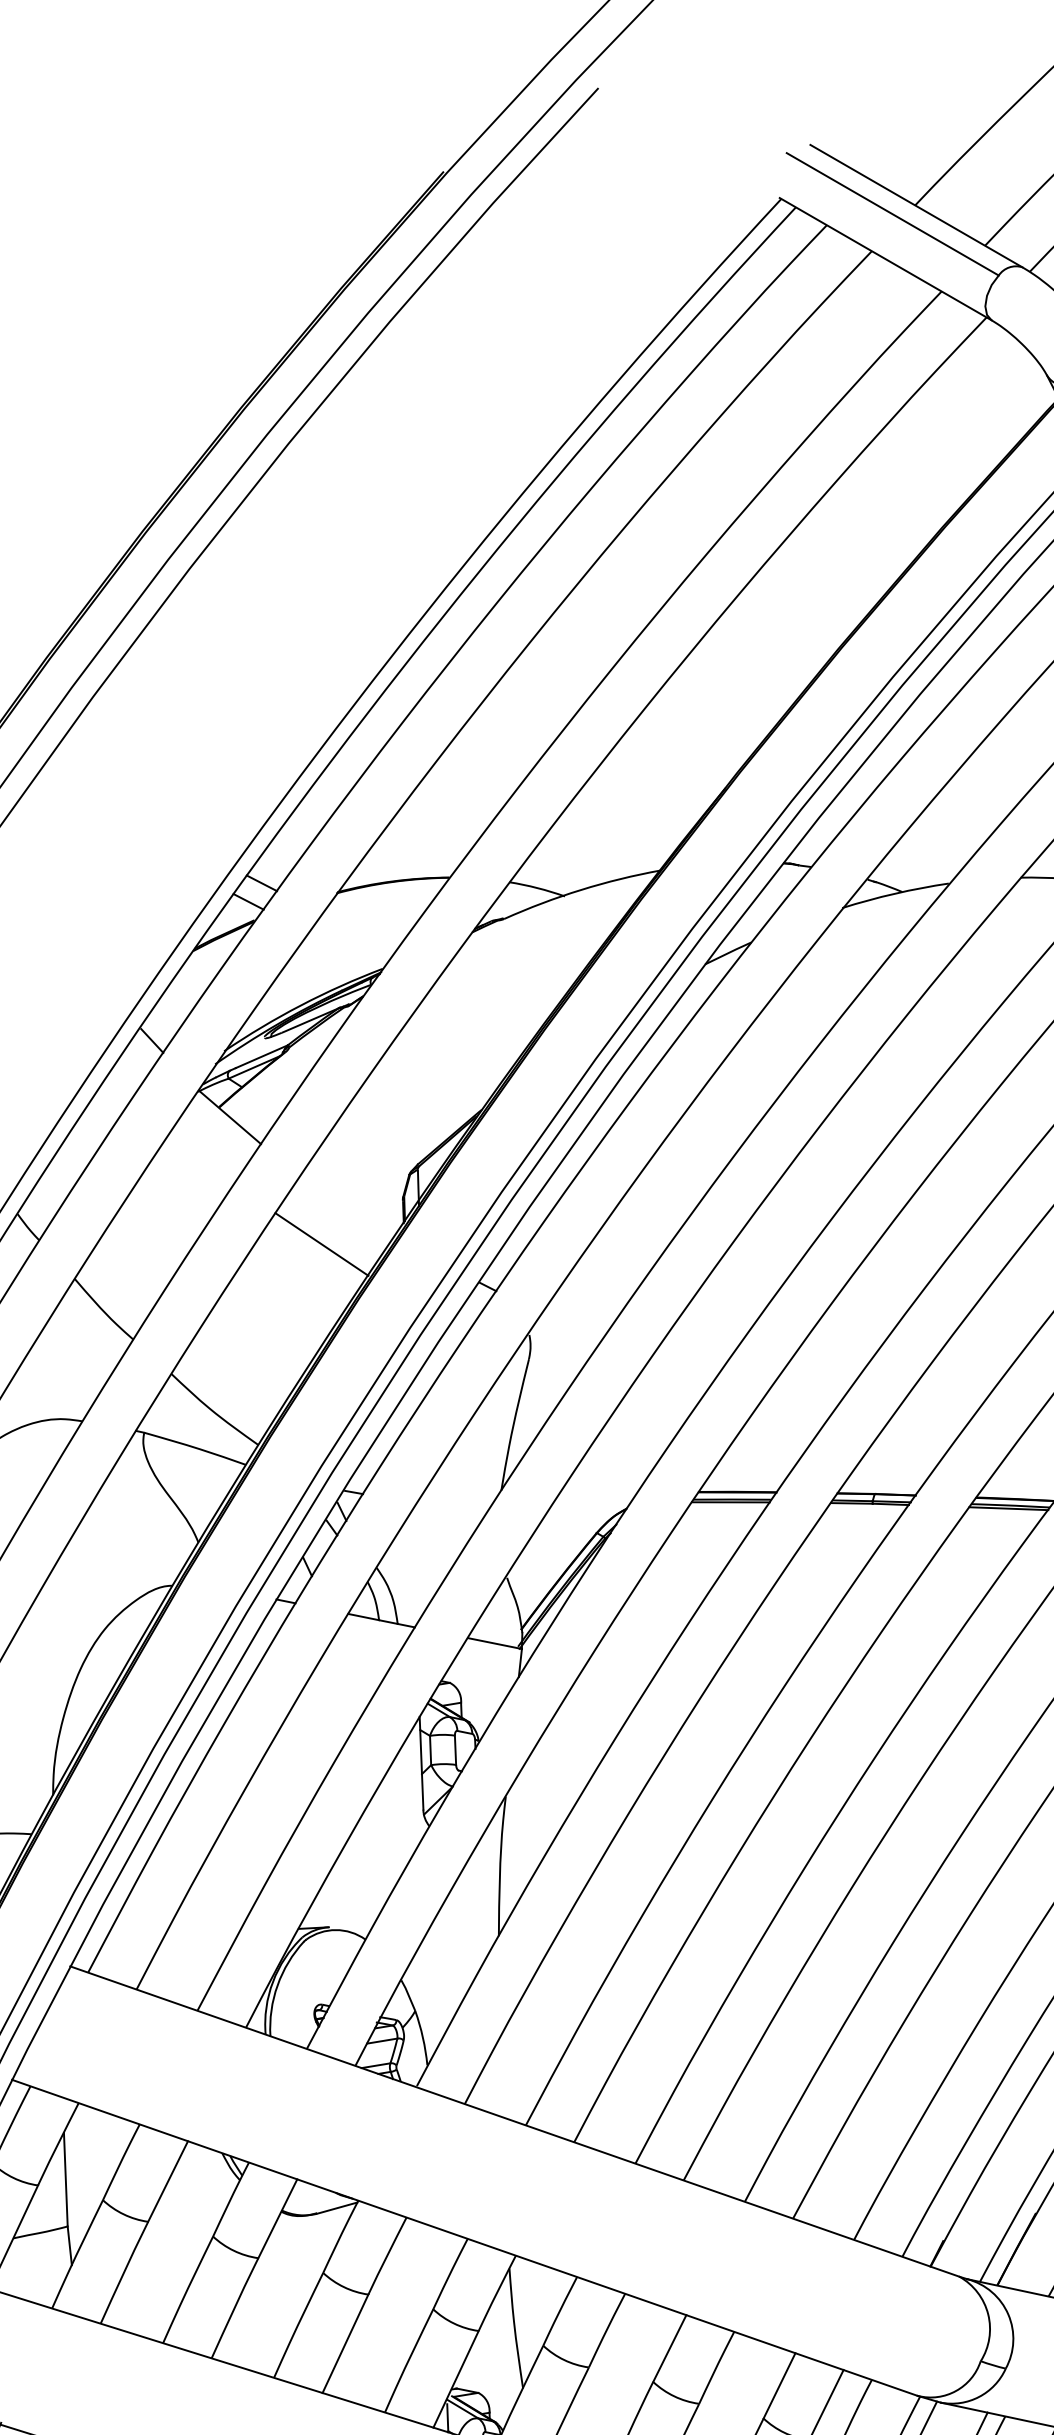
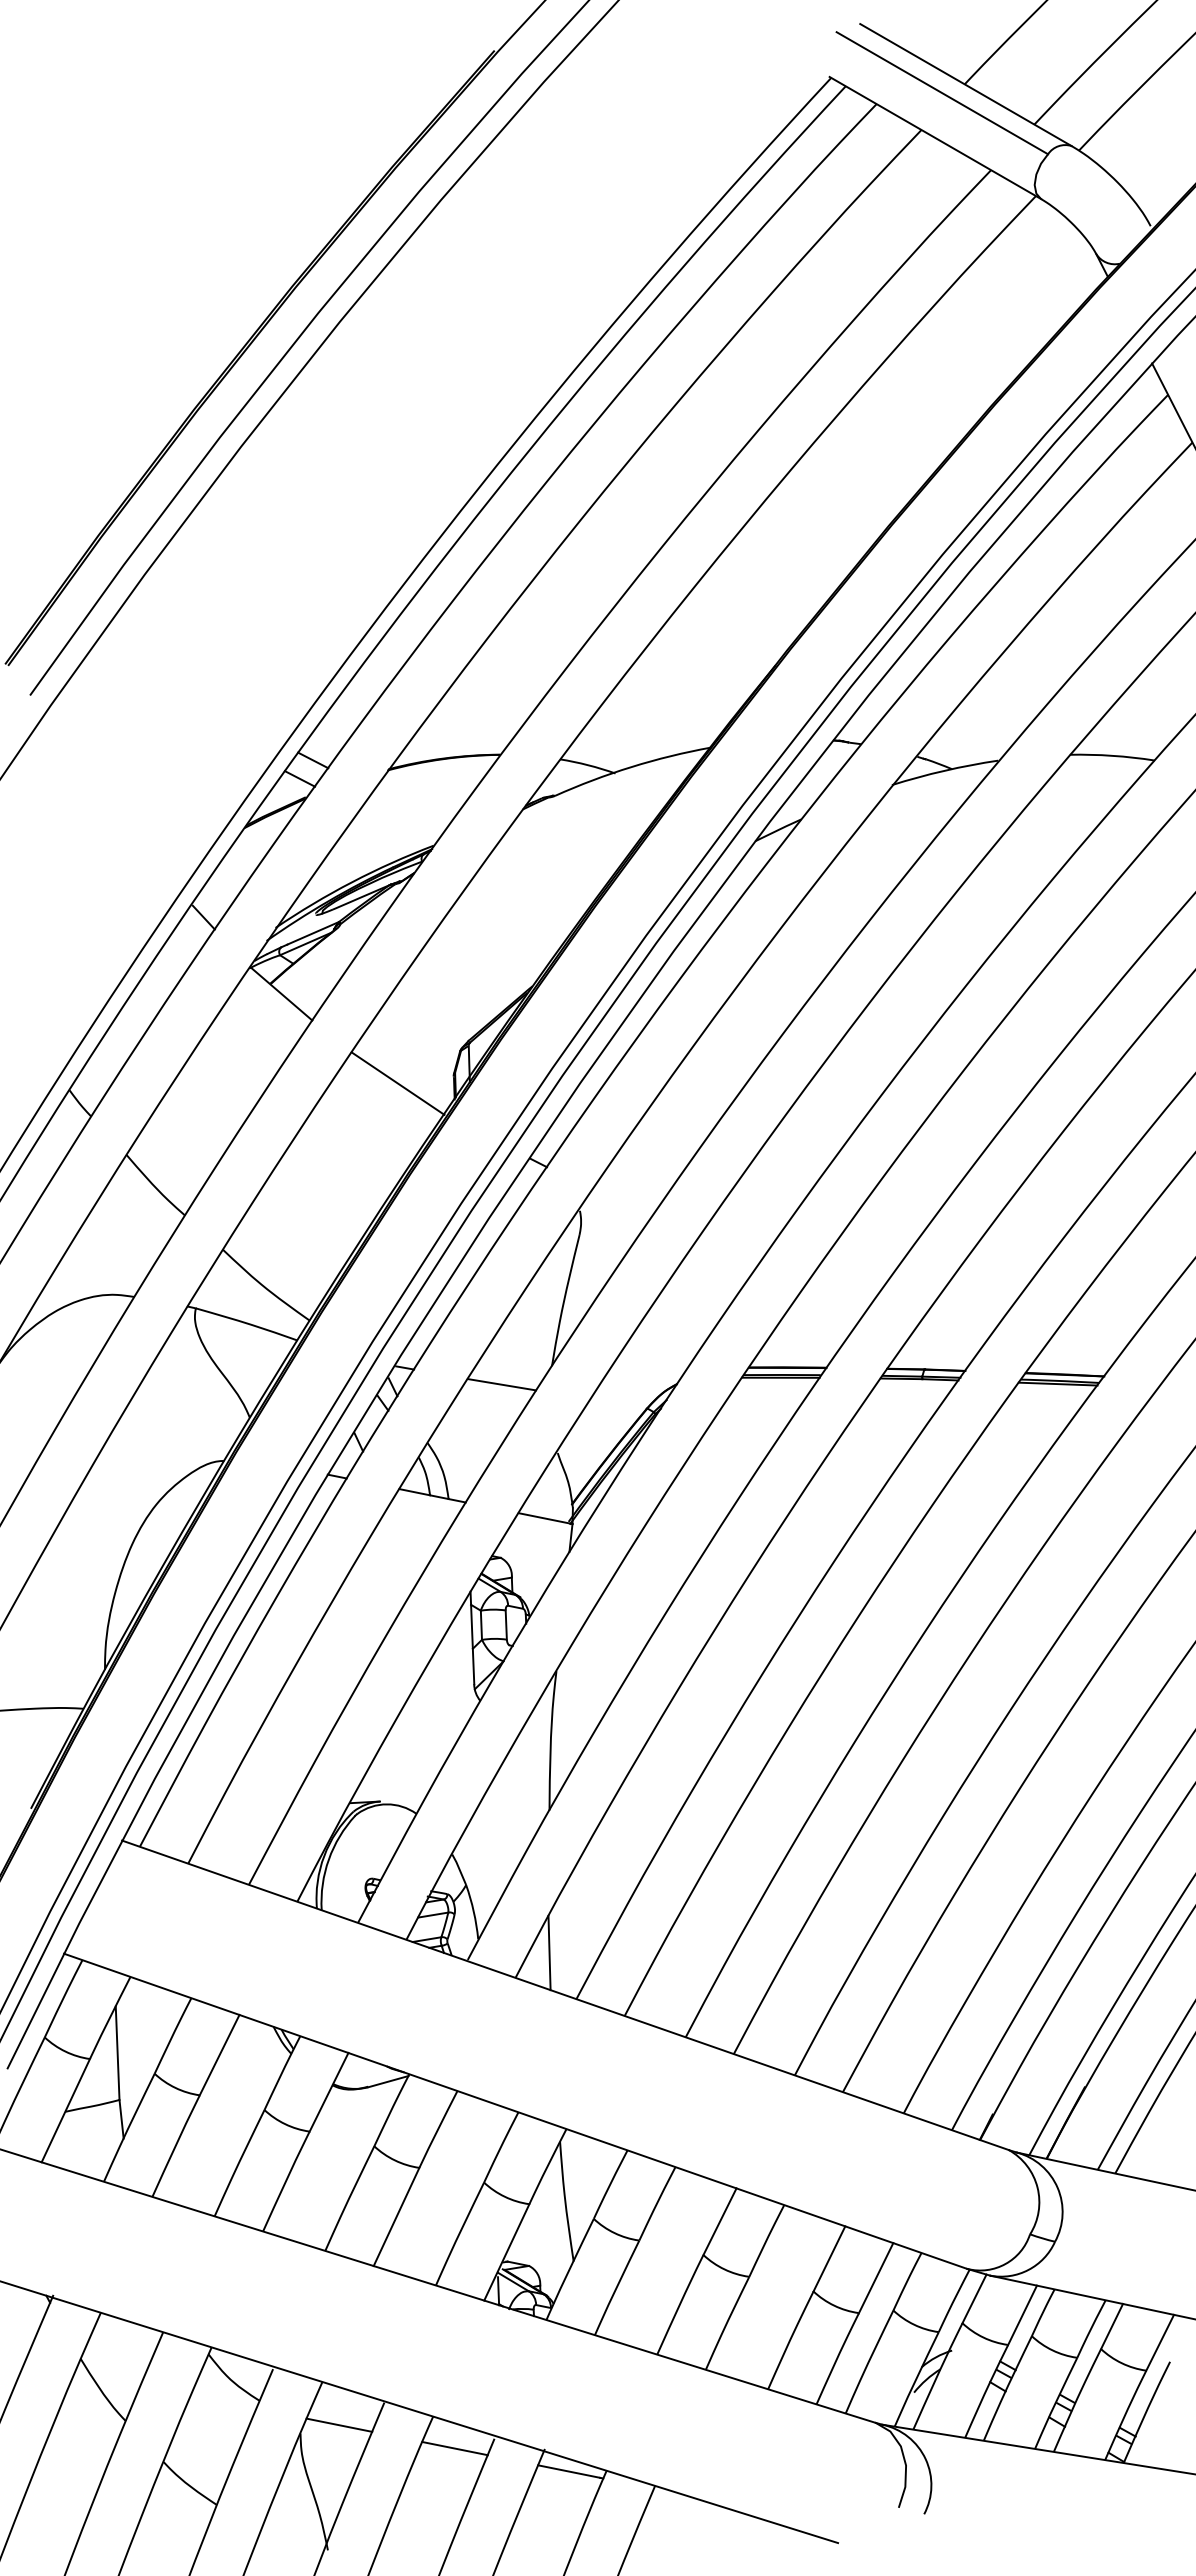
line: (321, 1244) -> (397, 1083), moved
line: (450, 1509) -> (501, 1384), added
line: (498, 2078) -> (549, 1952), added

